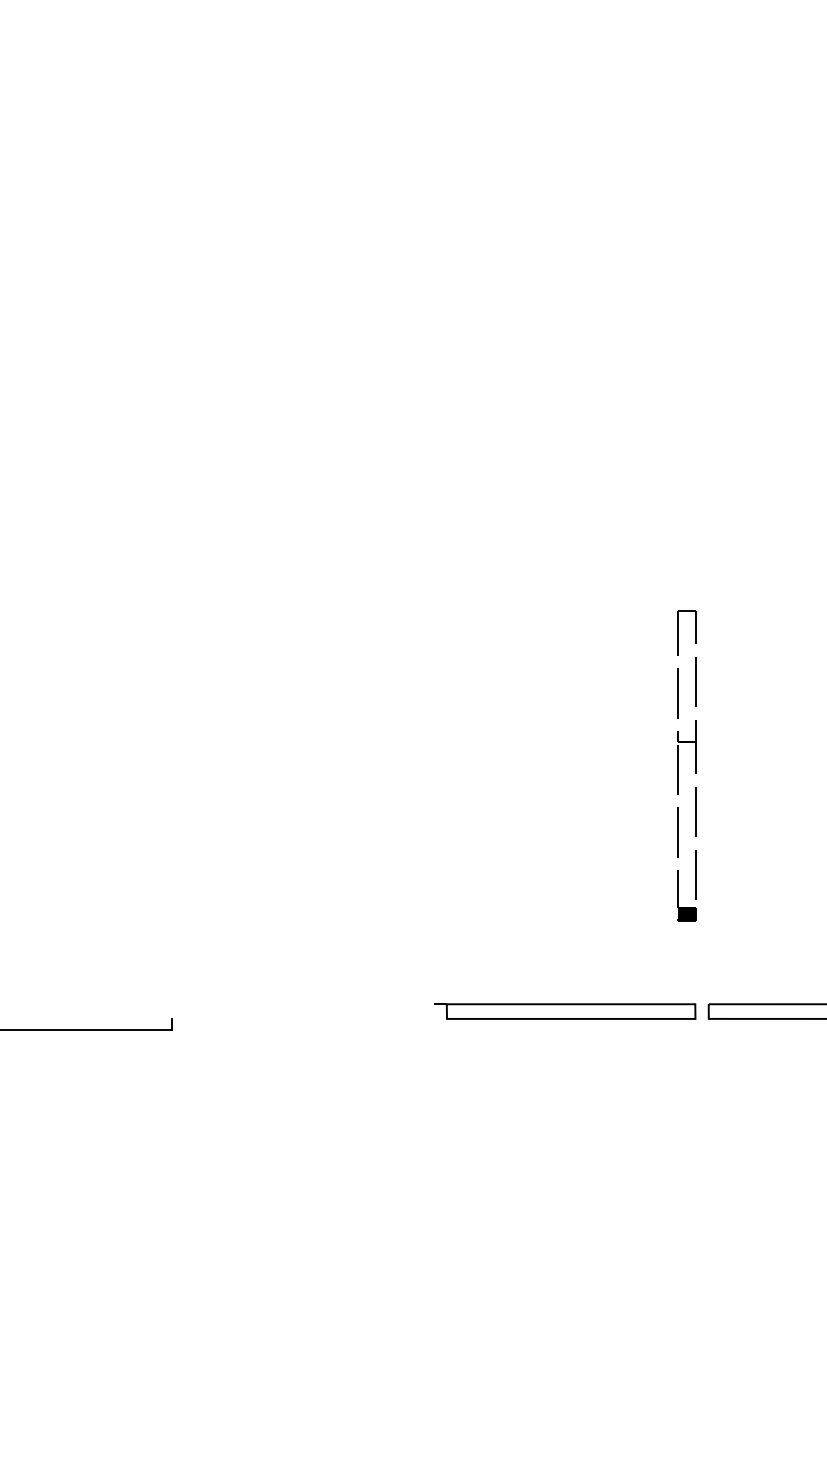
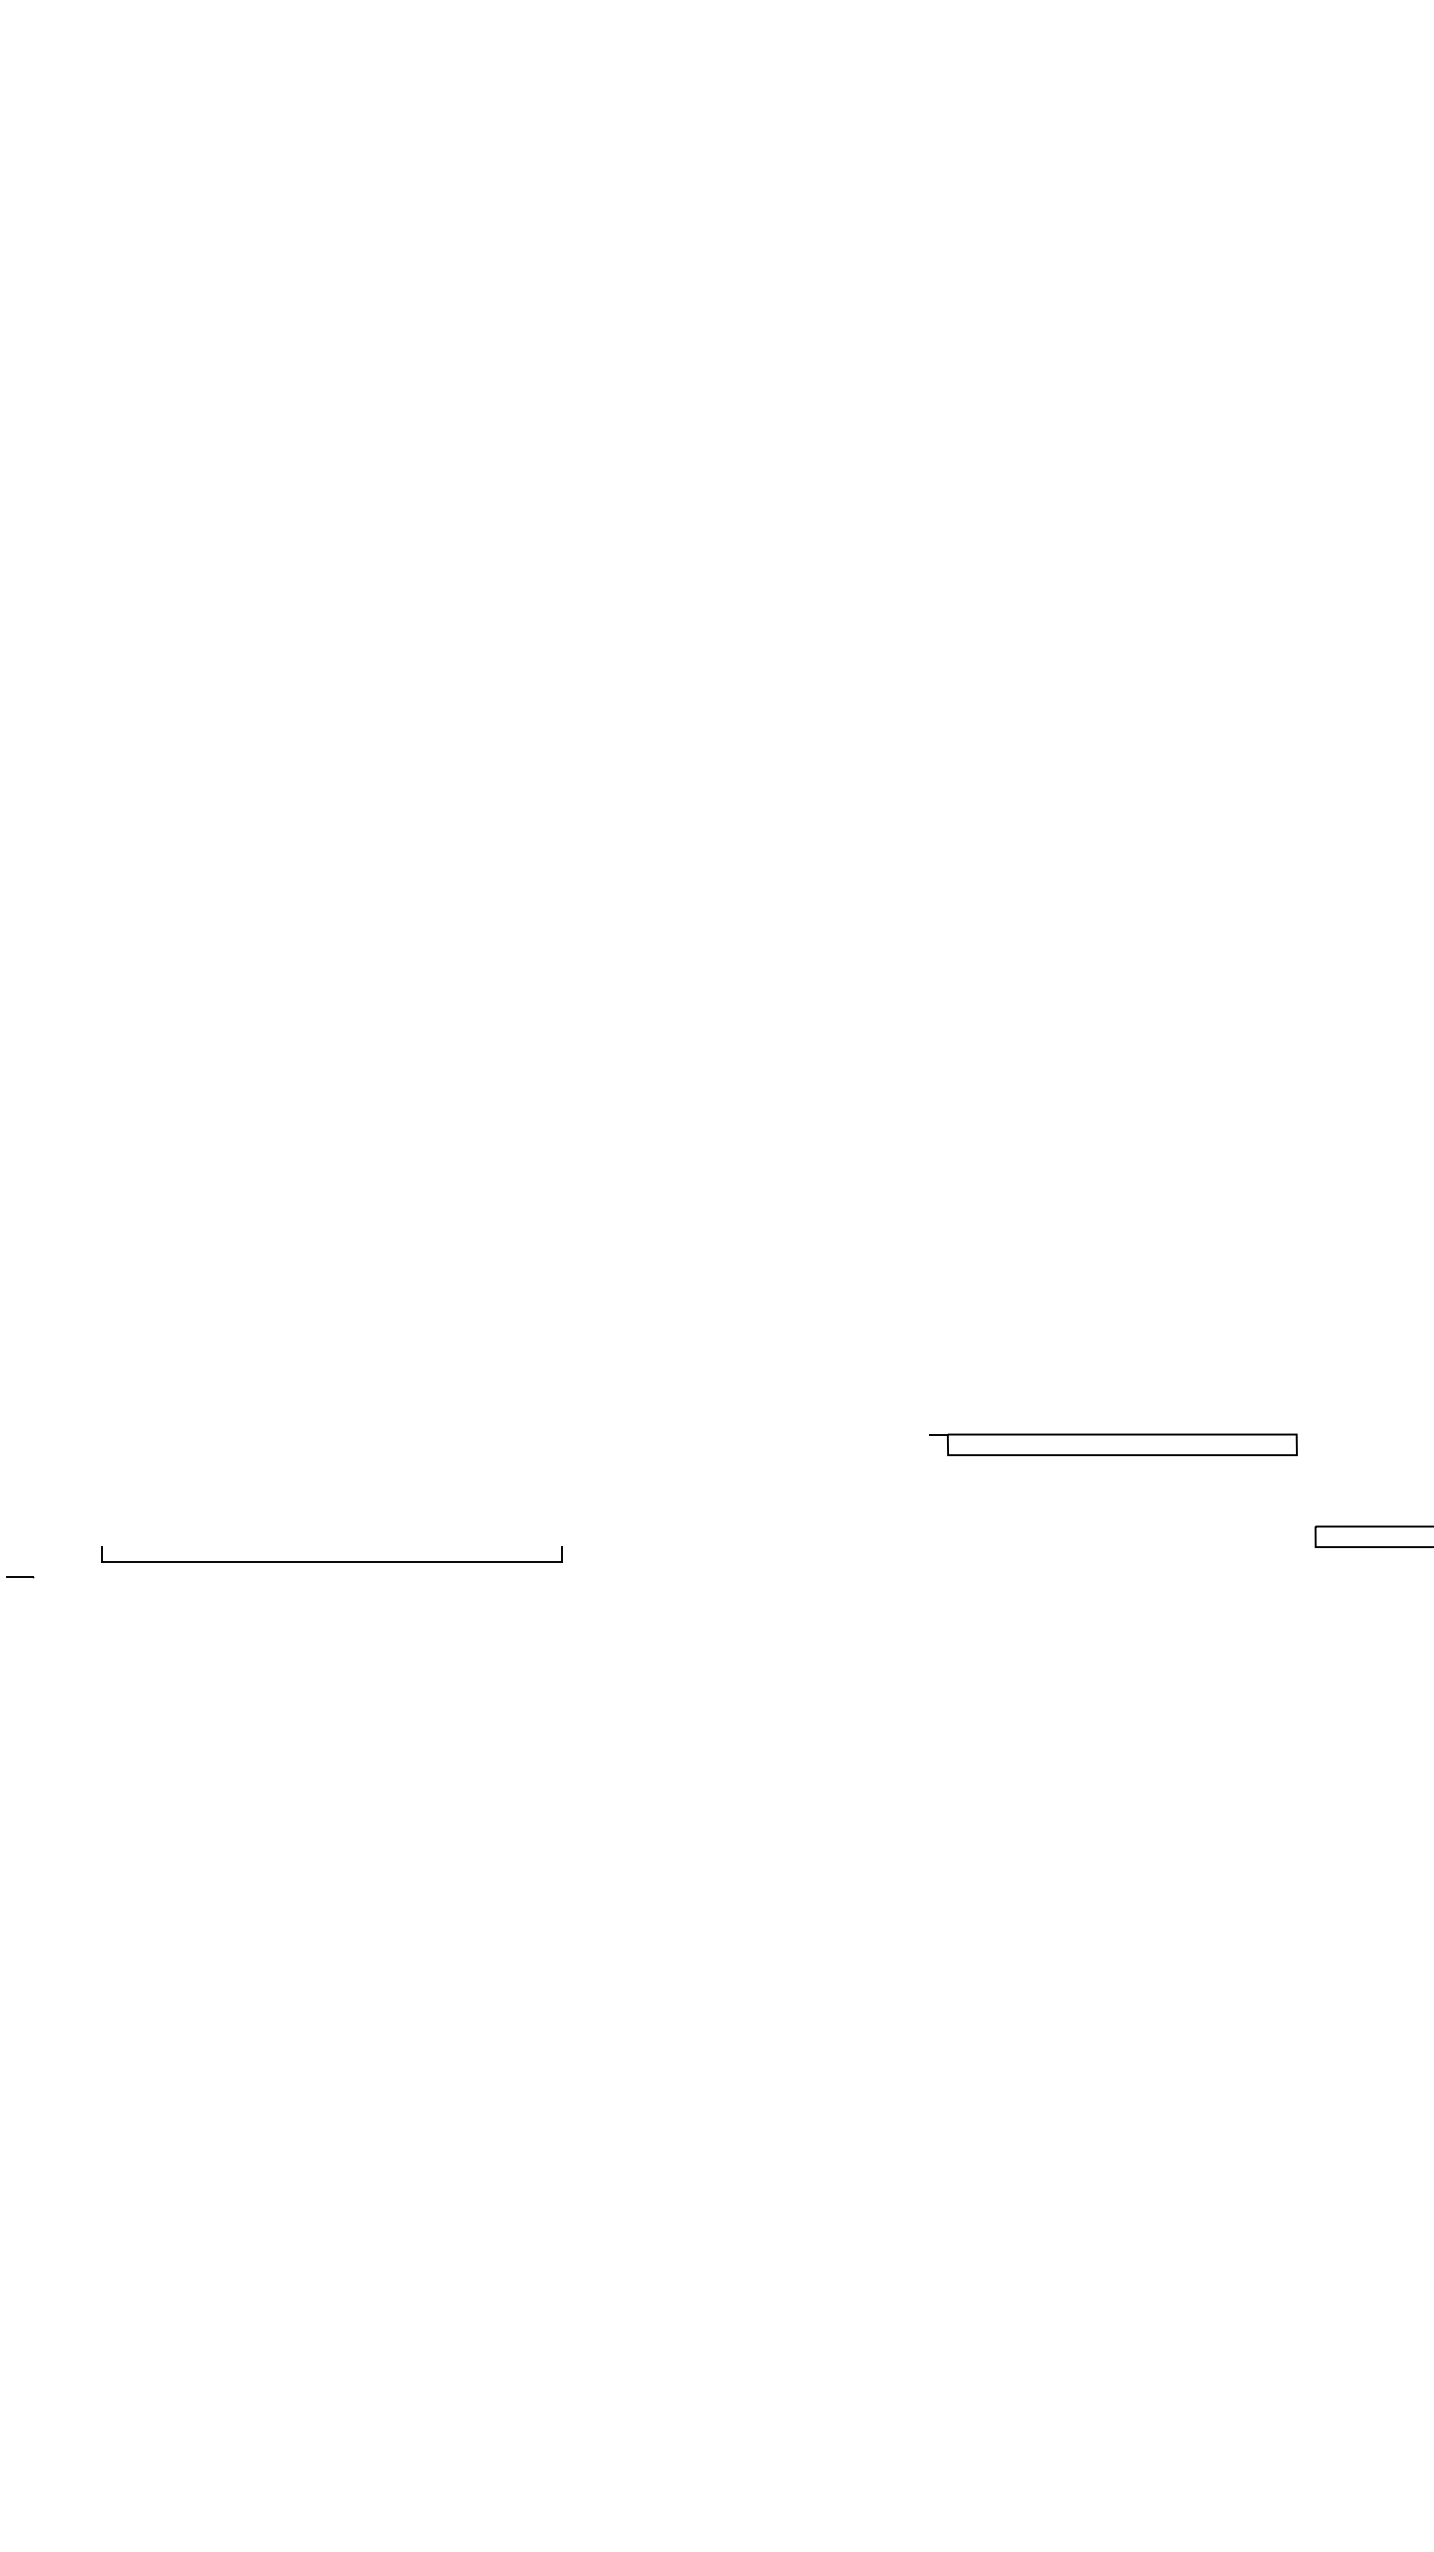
part: (678, 765) -> (1272, 1191), removed
part: (564, 1011) -> (1113, 1444), moved

